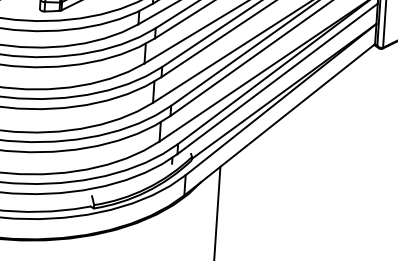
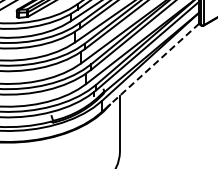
line: (287, 113) -> (154, 64), solid -> dashed

